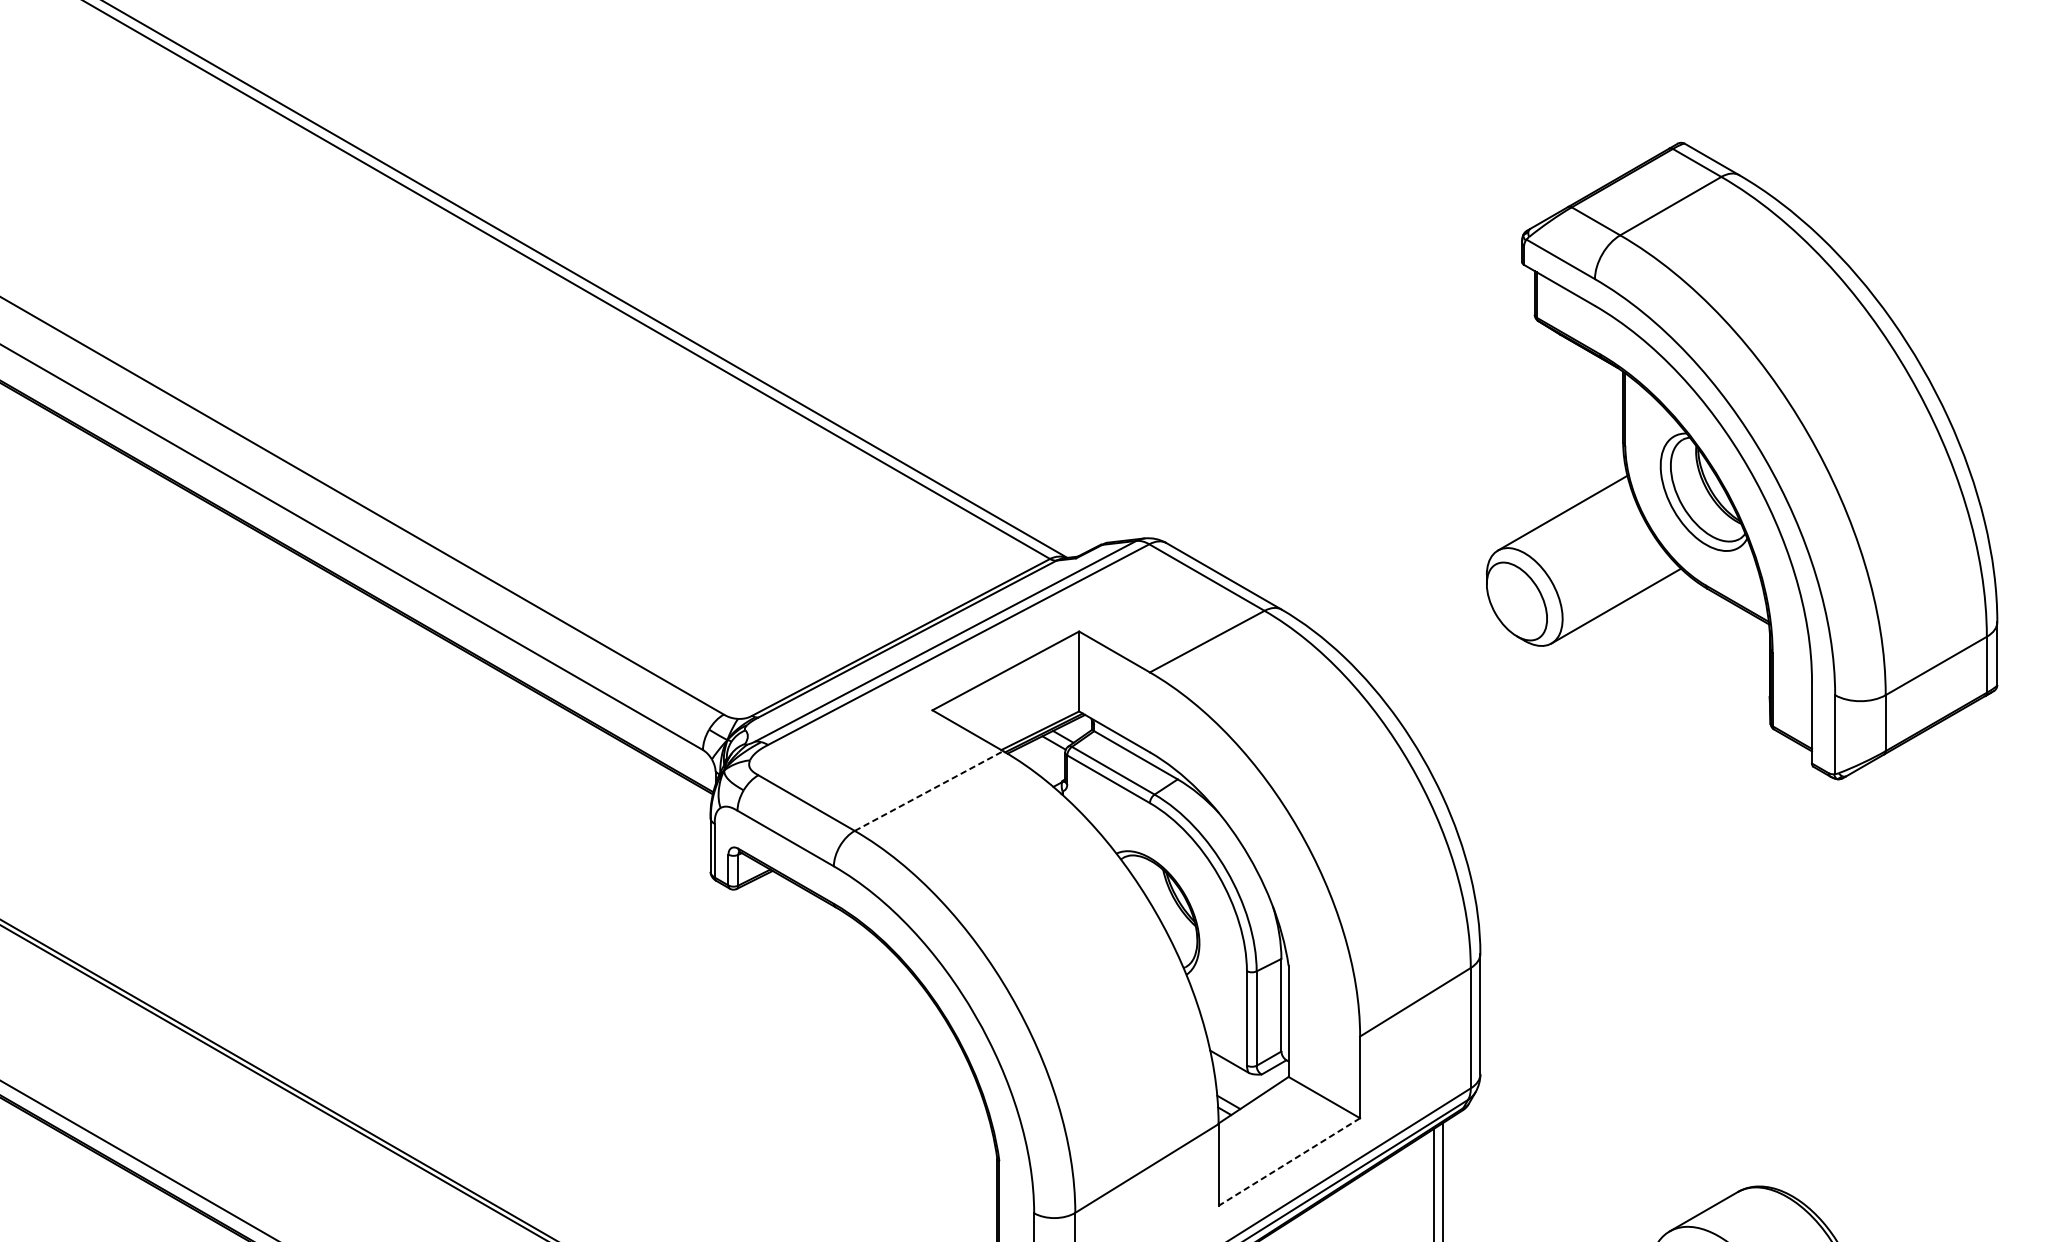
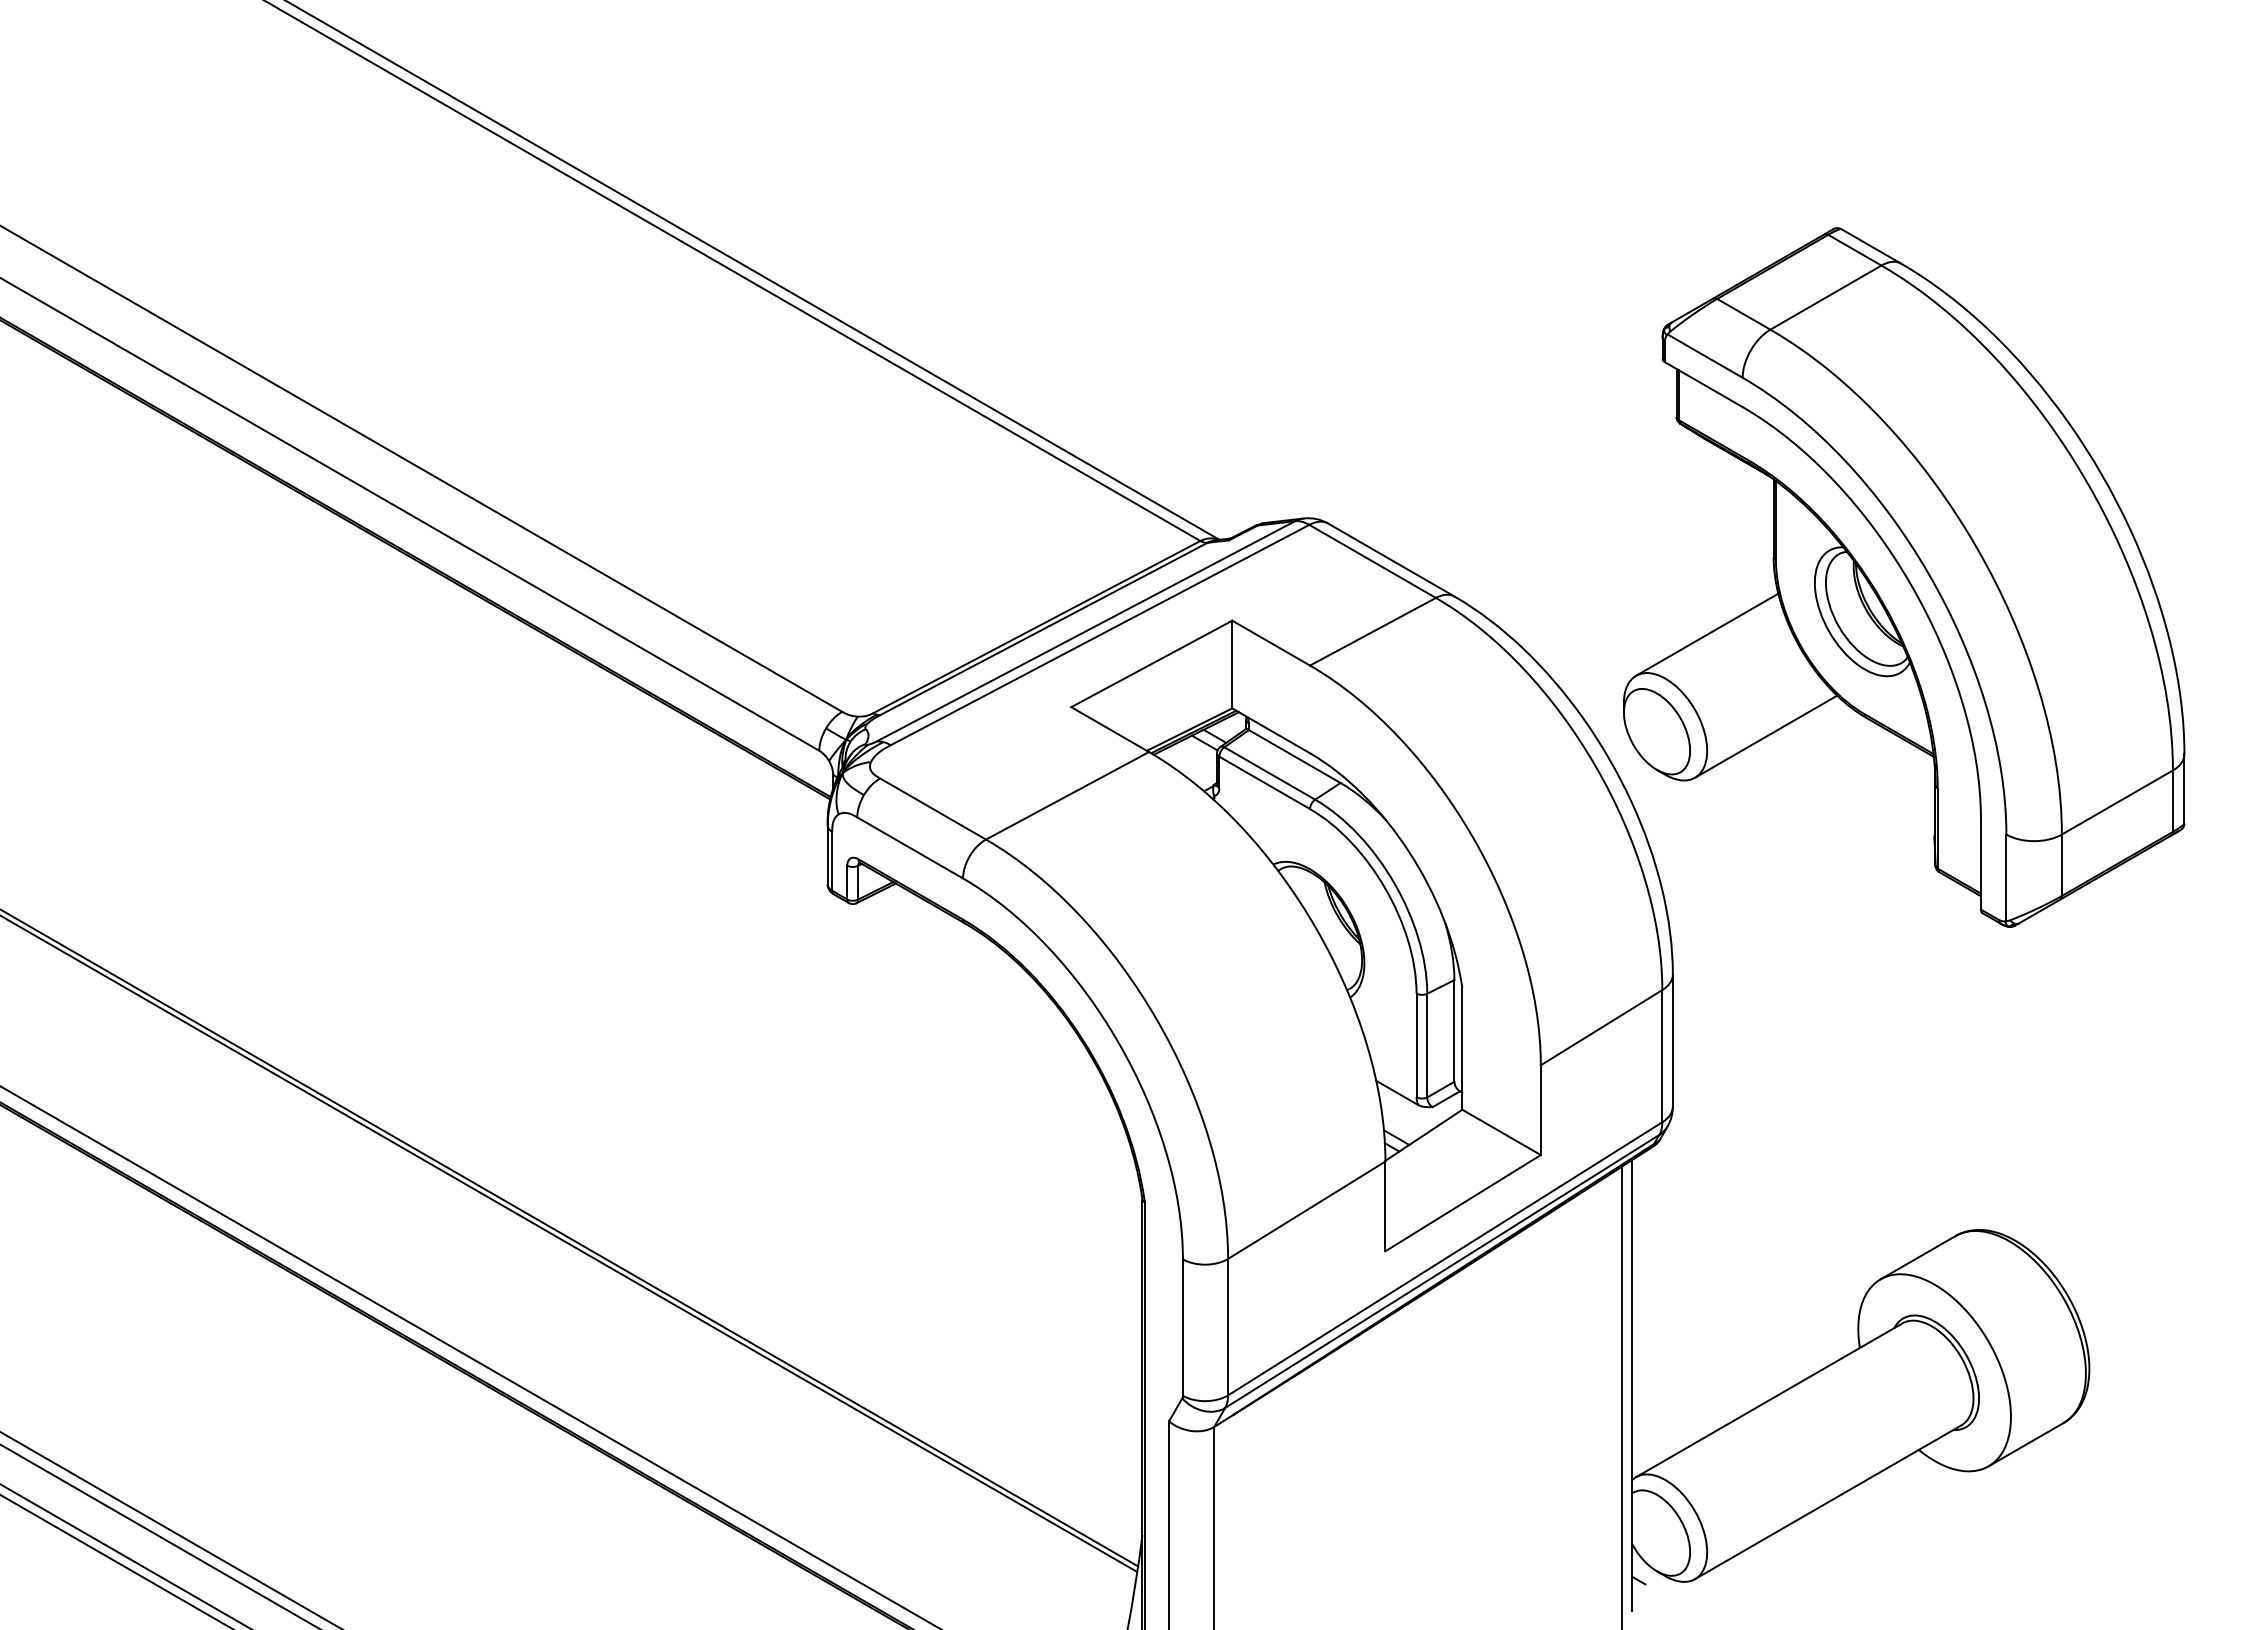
part: (1742, 461) -> (1904, 577), moved
line: (929, 790) -> (1067, 795), dashed -> solid
line: (1288, 1162) -> (1462, 1203), dashed -> solid

